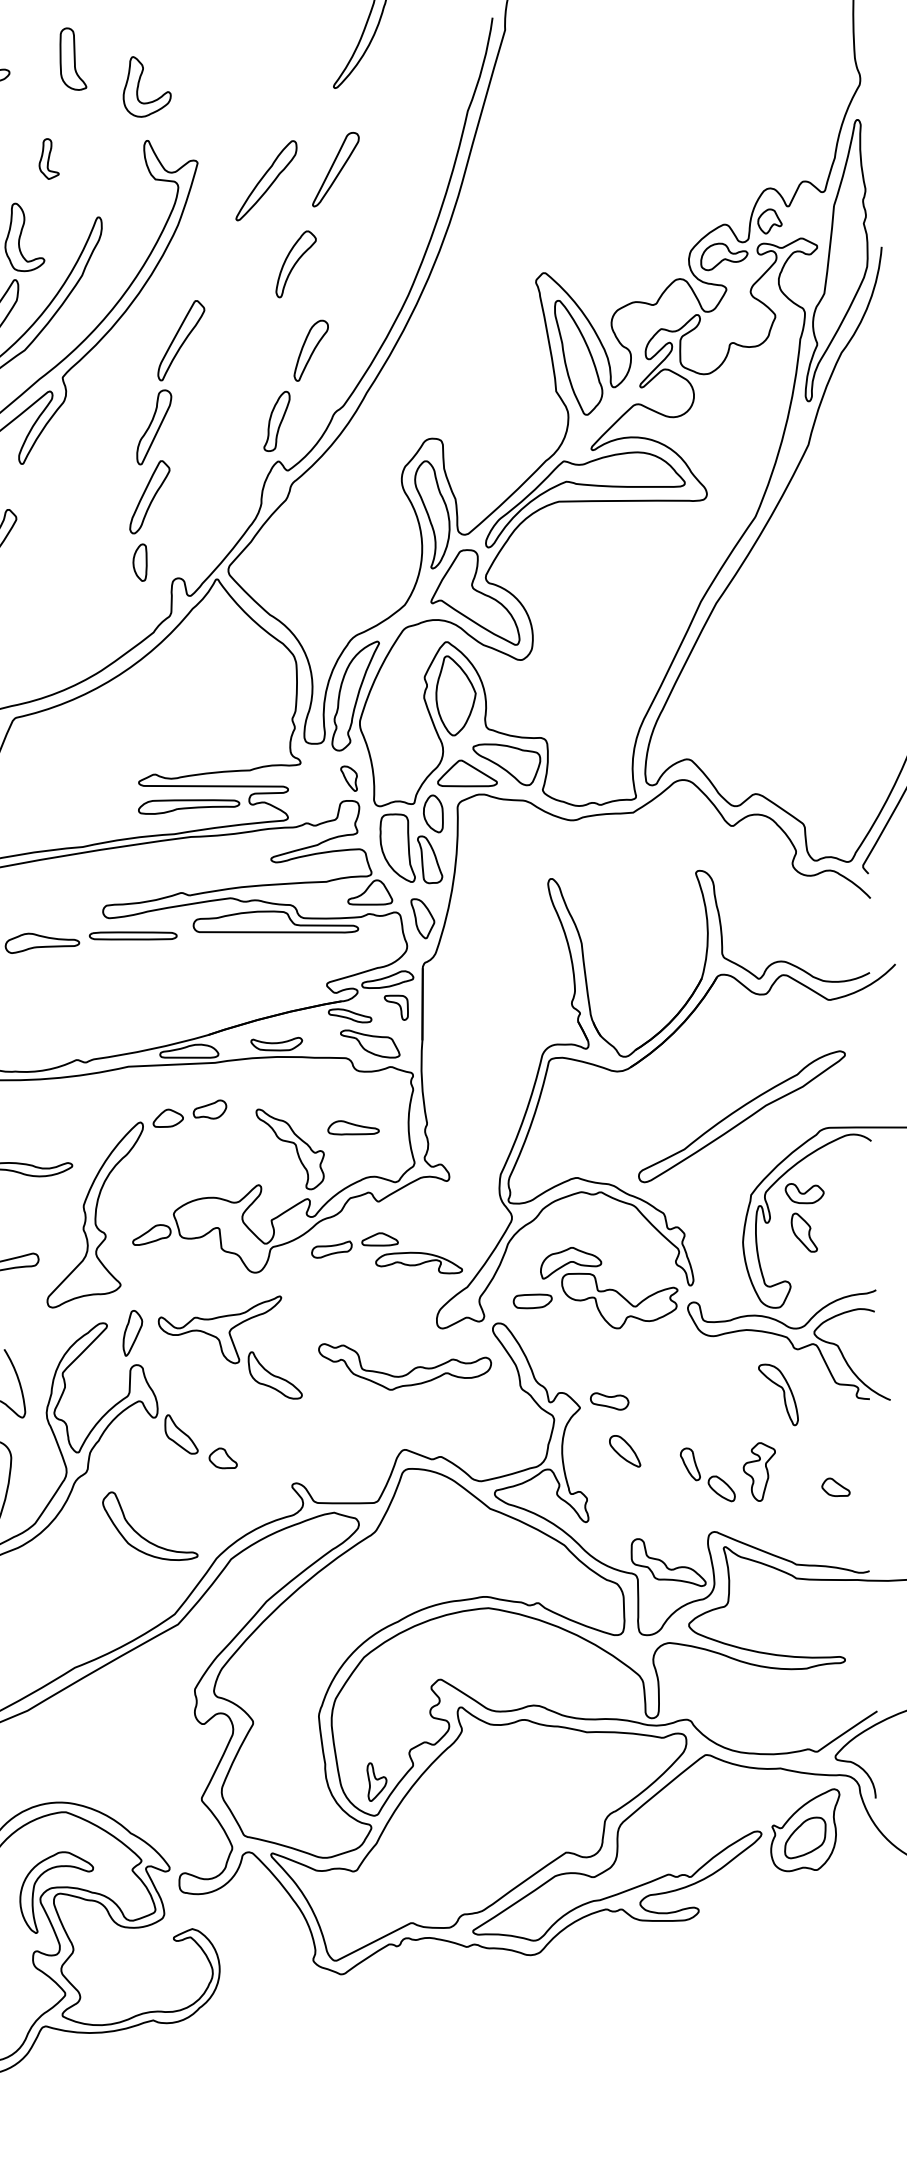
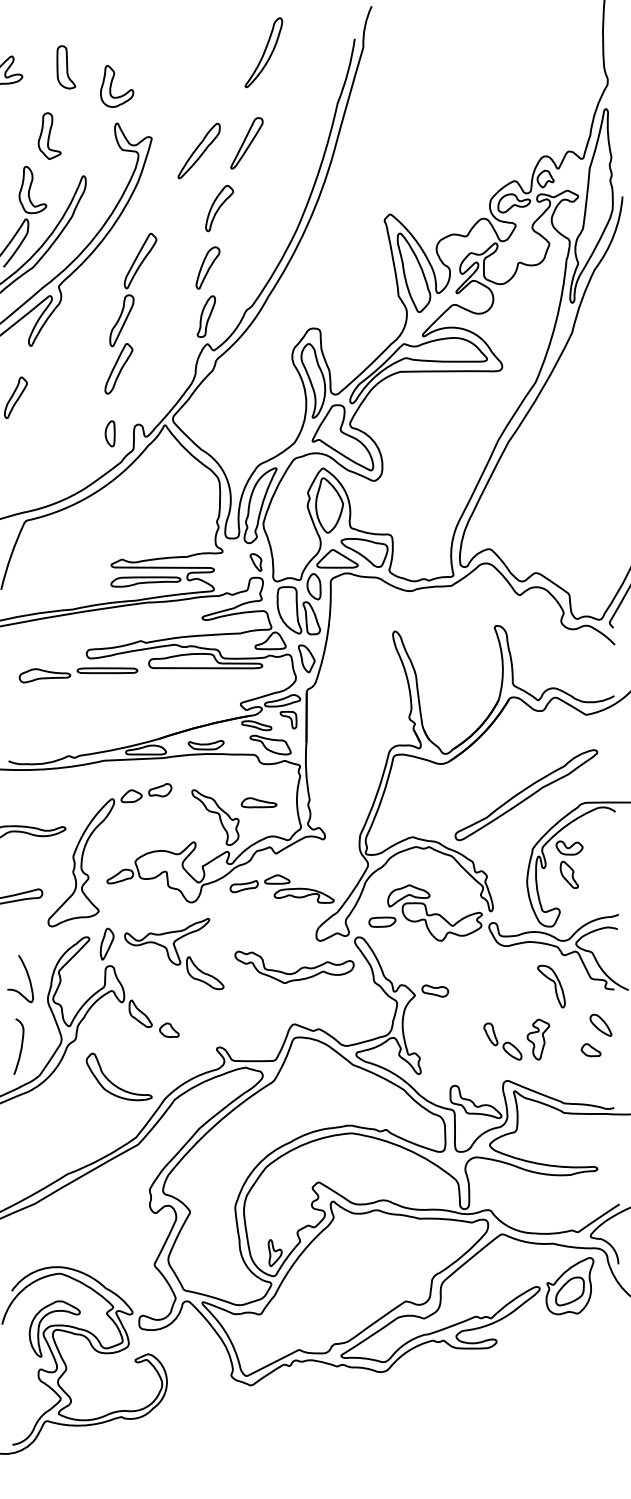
part: (49, 158) -> (49, 135), size x1.67
part: (310, 350) -> (207, 267), moved
part: (139, 562) -> (109, 433), moved
part: (624, 1450) -> (600, 1024), moved

